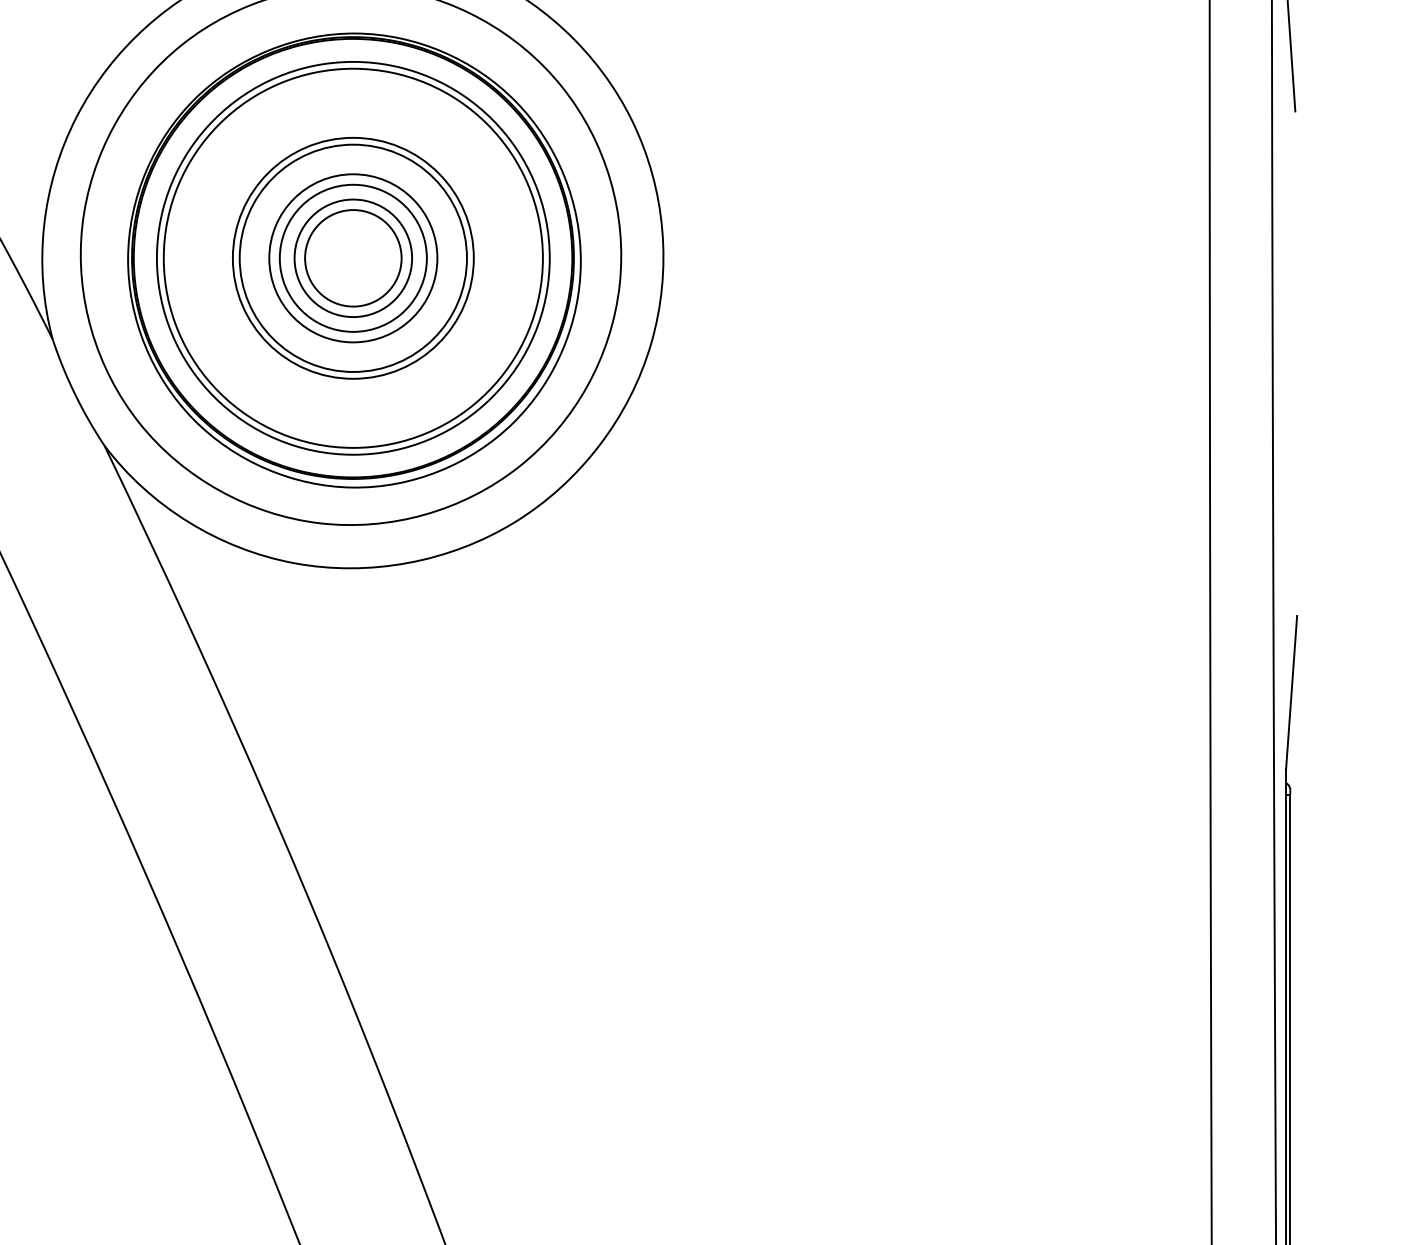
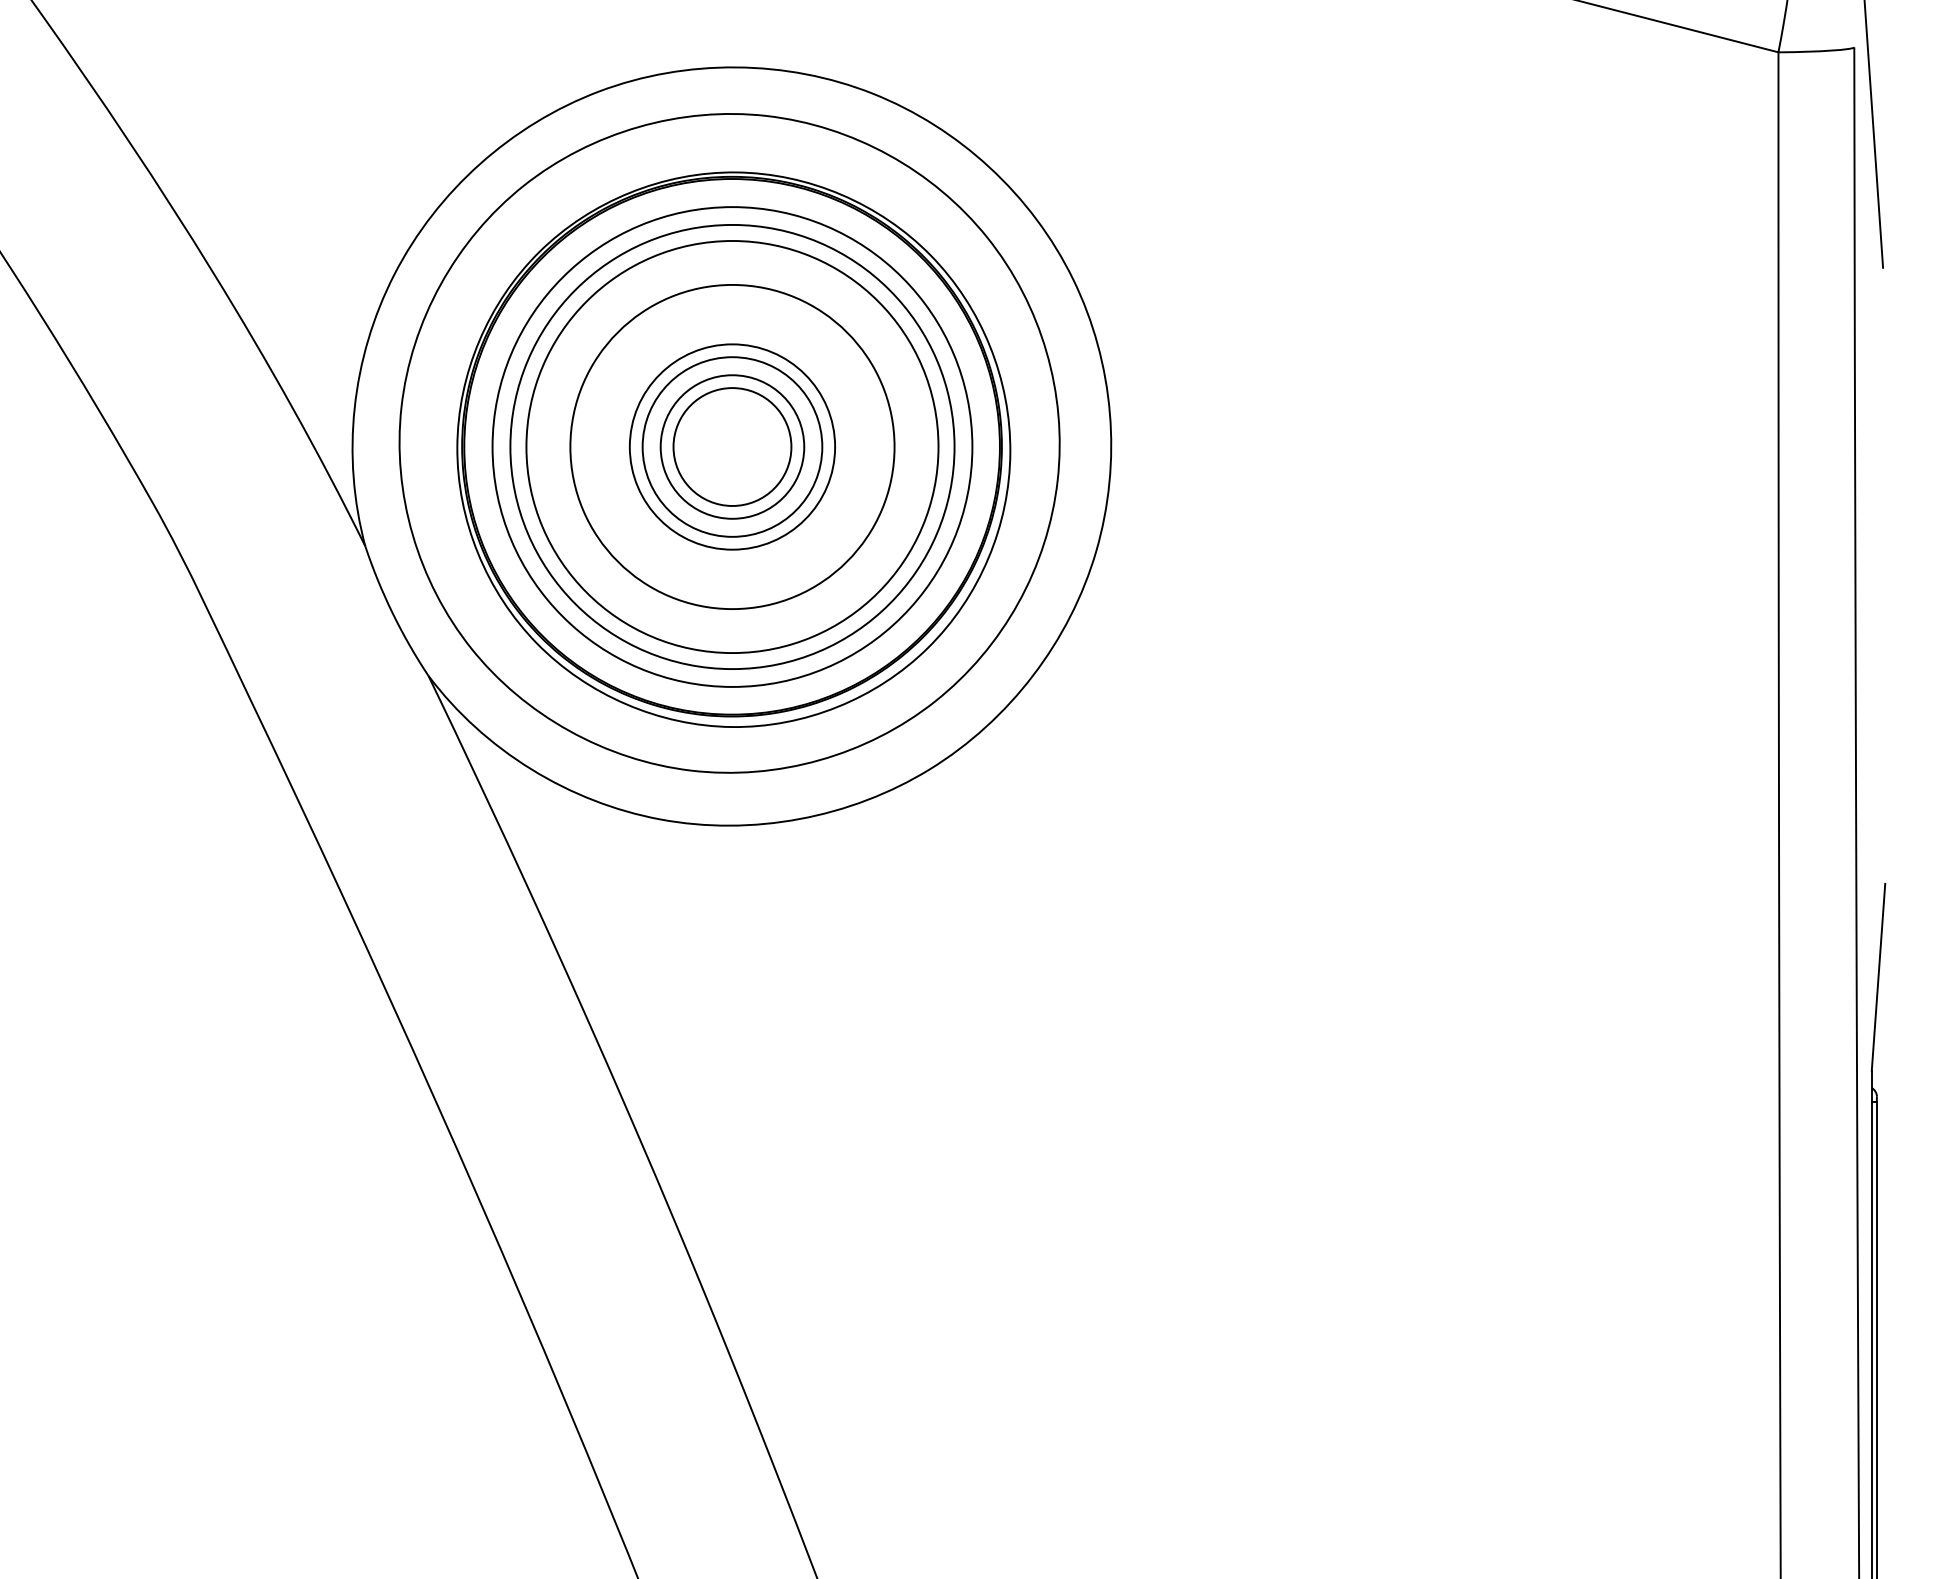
circle: (353, 257) -> (732, 446), size x0.7
circle: (353, 257) -> (732, 446), size x1.4
circle: (353, 257) -> (732, 446), size x1.6

